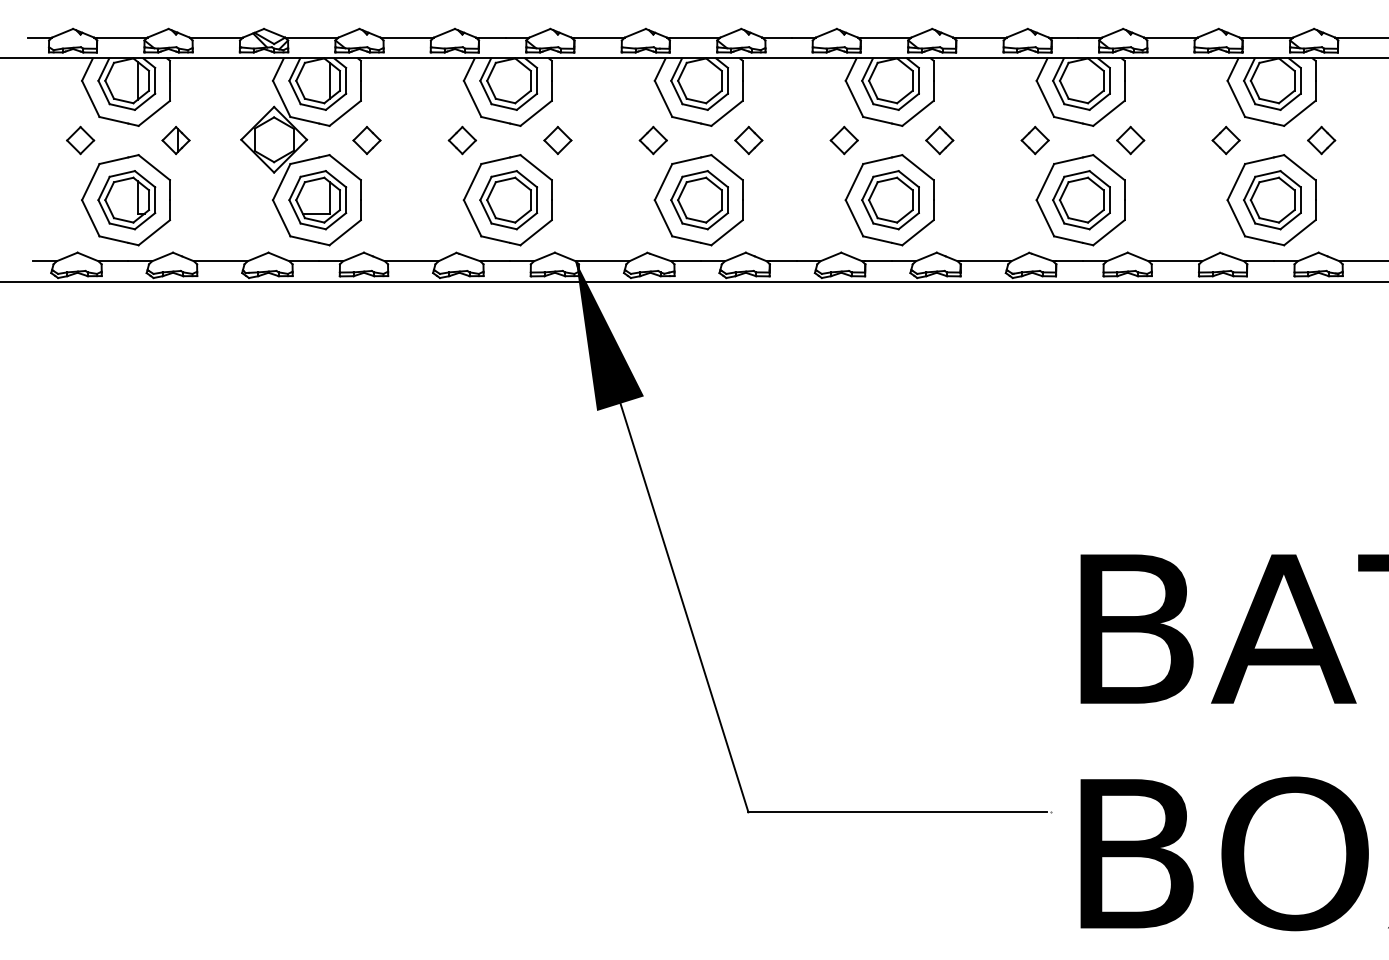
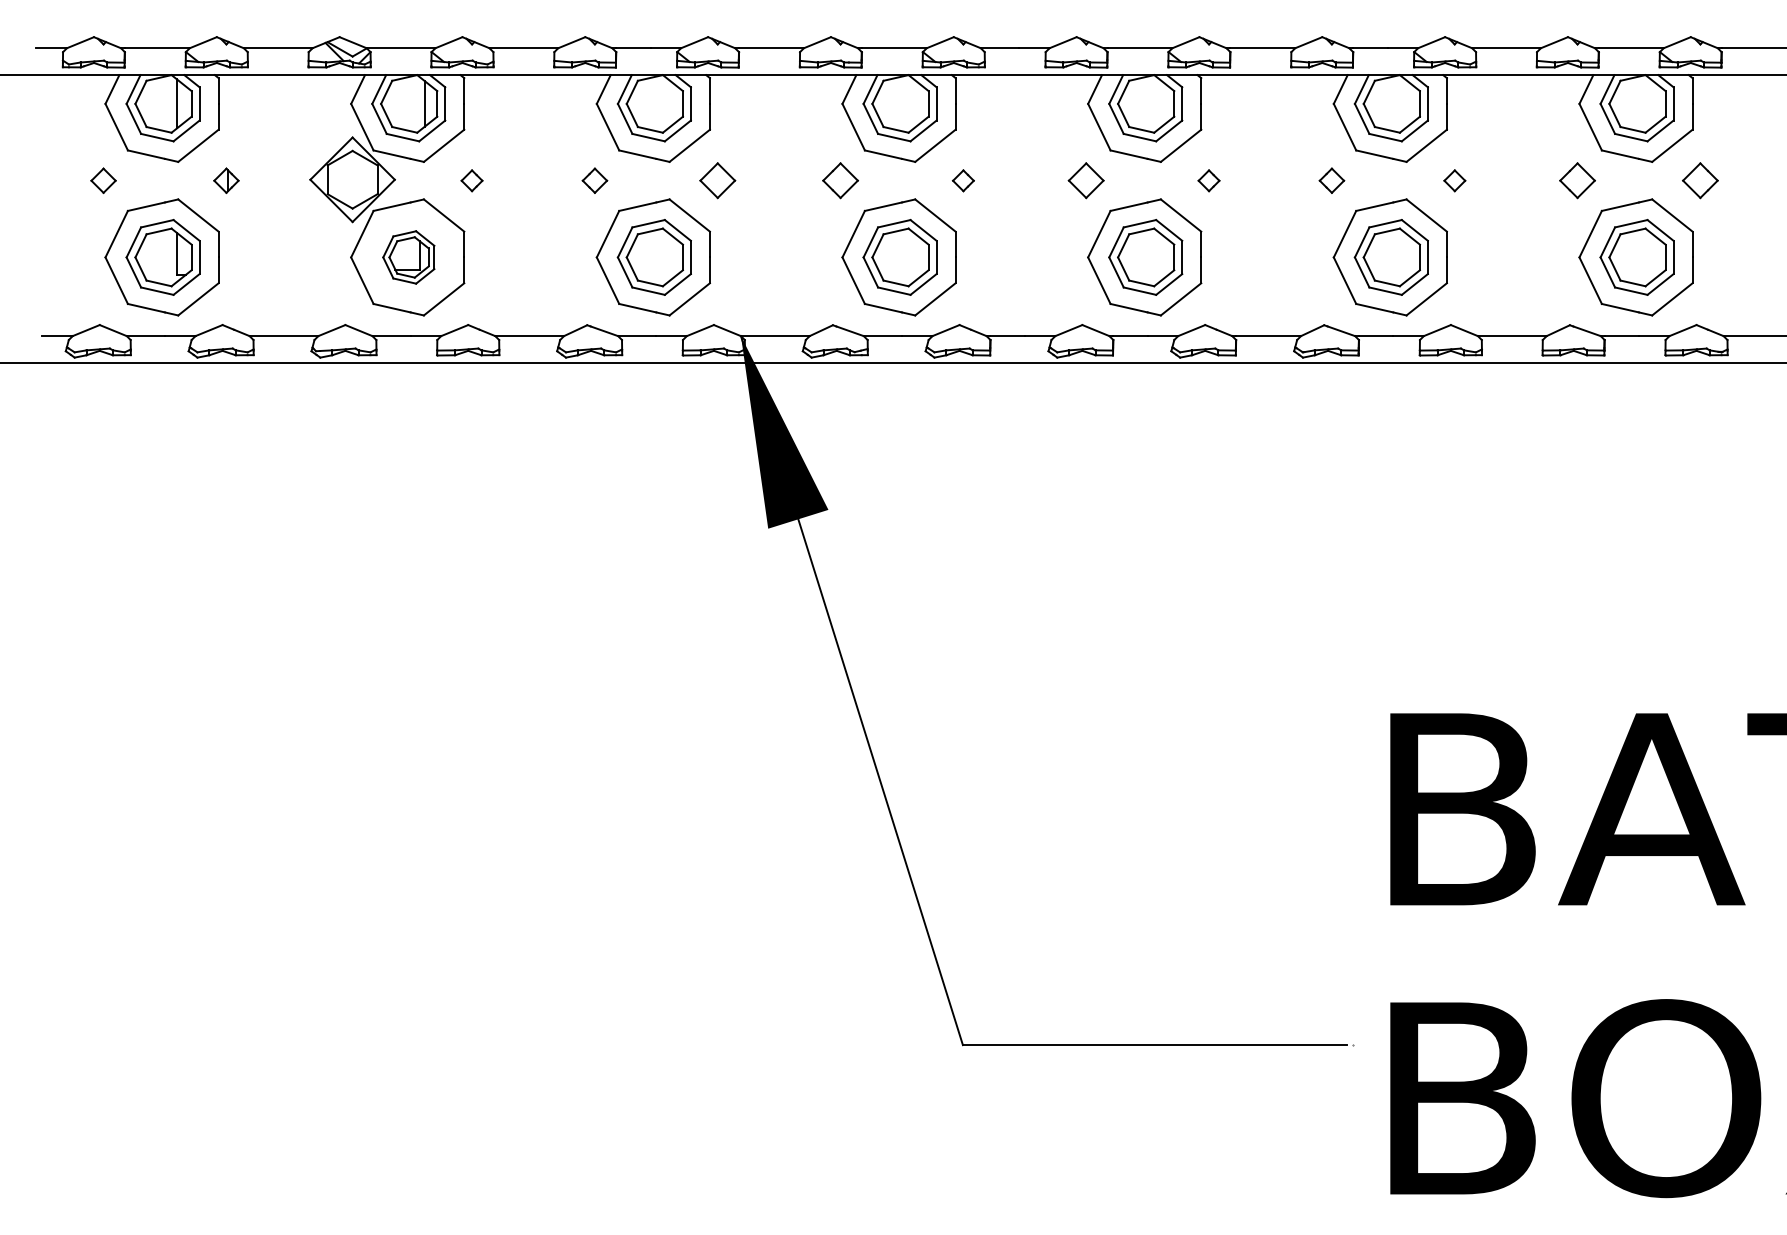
part: (80, 140) -> (103, 180), size x0.7
part: (176, 140) -> (226, 180), size x0.7
part: (366, 140) -> (471, 180), size x0.6
part: (462, 140) -> (594, 180), size x0.7
part: (748, 140) -> (963, 180), size x0.6
part: (939, 140) -> (1208, 180), size x0.6
part: (1034, 140) -> (1331, 180), size x0.7
part: (1130, 140) -> (1454, 180), size x0.6
part: (317, 200) -> (408, 257), size x0.7

